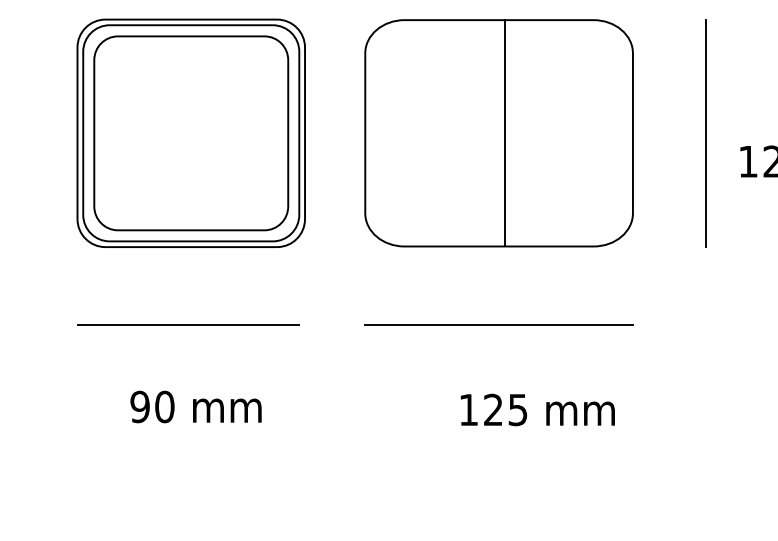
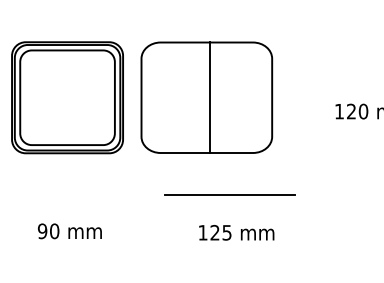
part: (498, 132) -> (206, 97), moved
line: (707, 132) -> (319, 97), removed
line: (498, 323) -> (229, 194), moved
line: (189, 325) -> (66, 191), removed

